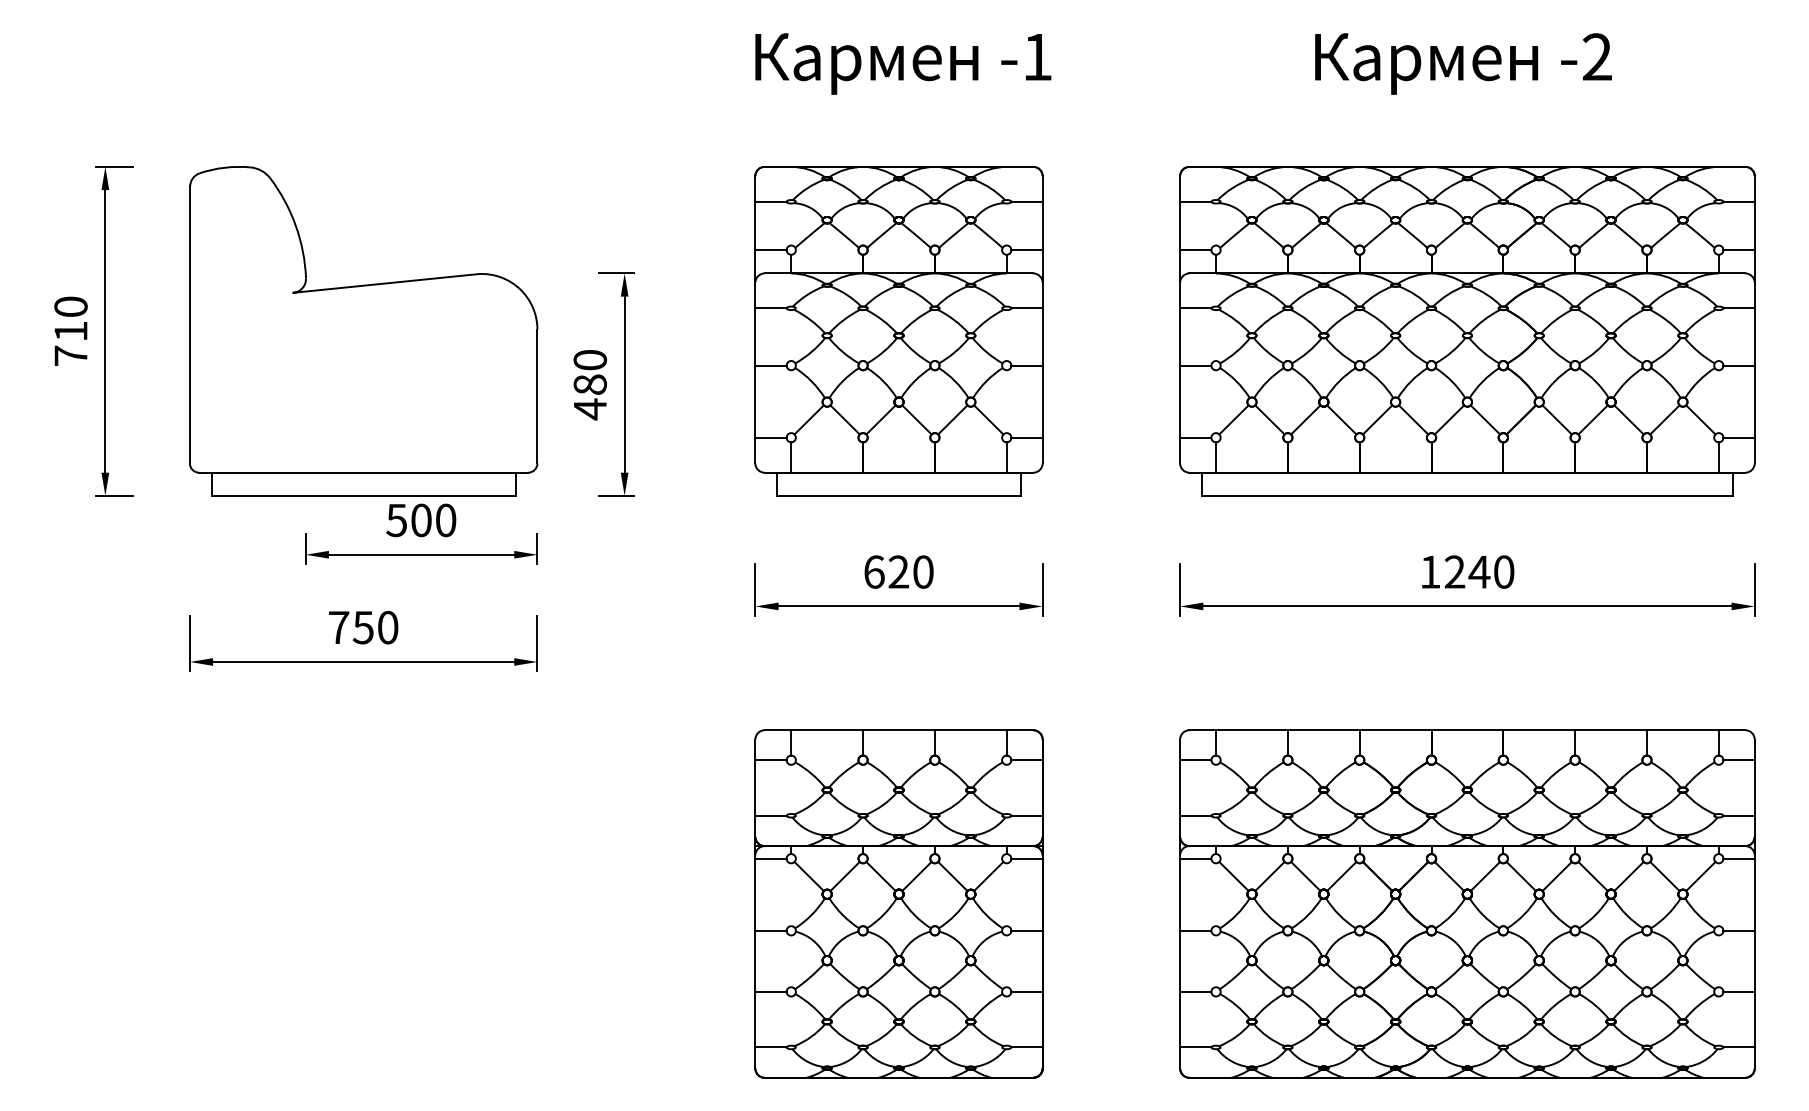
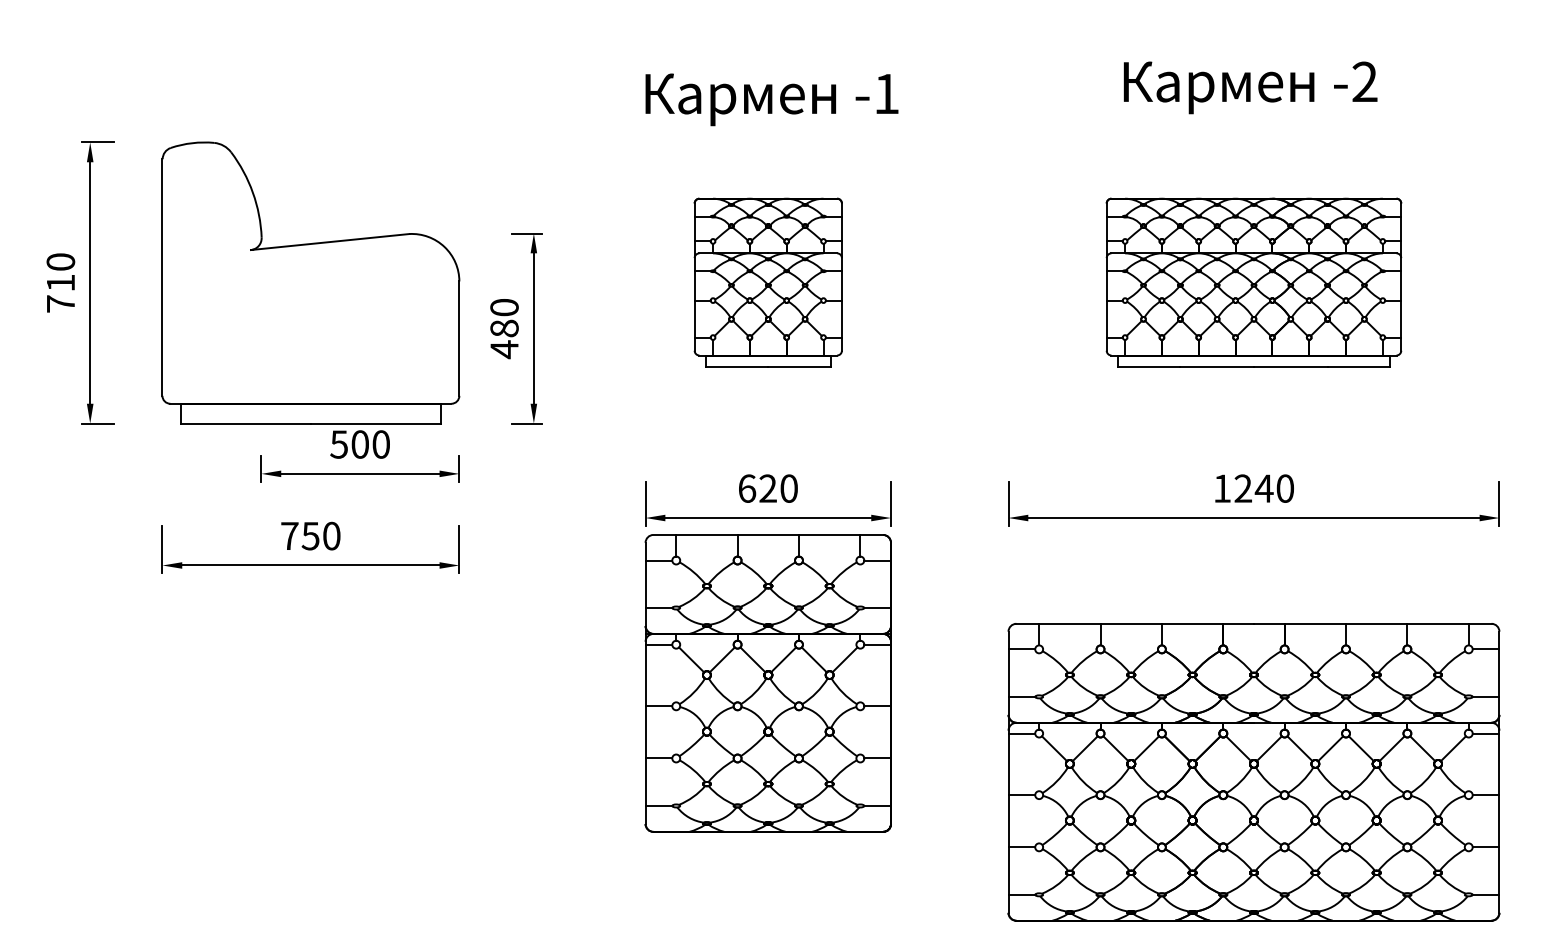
text: (903, 63) -> (772, 99), moved
text: (1463, 63) -> (1250, 87), moved
part: (898, 331) -> (767, 283), size x0.6
part: (1467, 331) -> (1254, 283), size x0.6
part: (898, 903) -> (767, 682), moved

